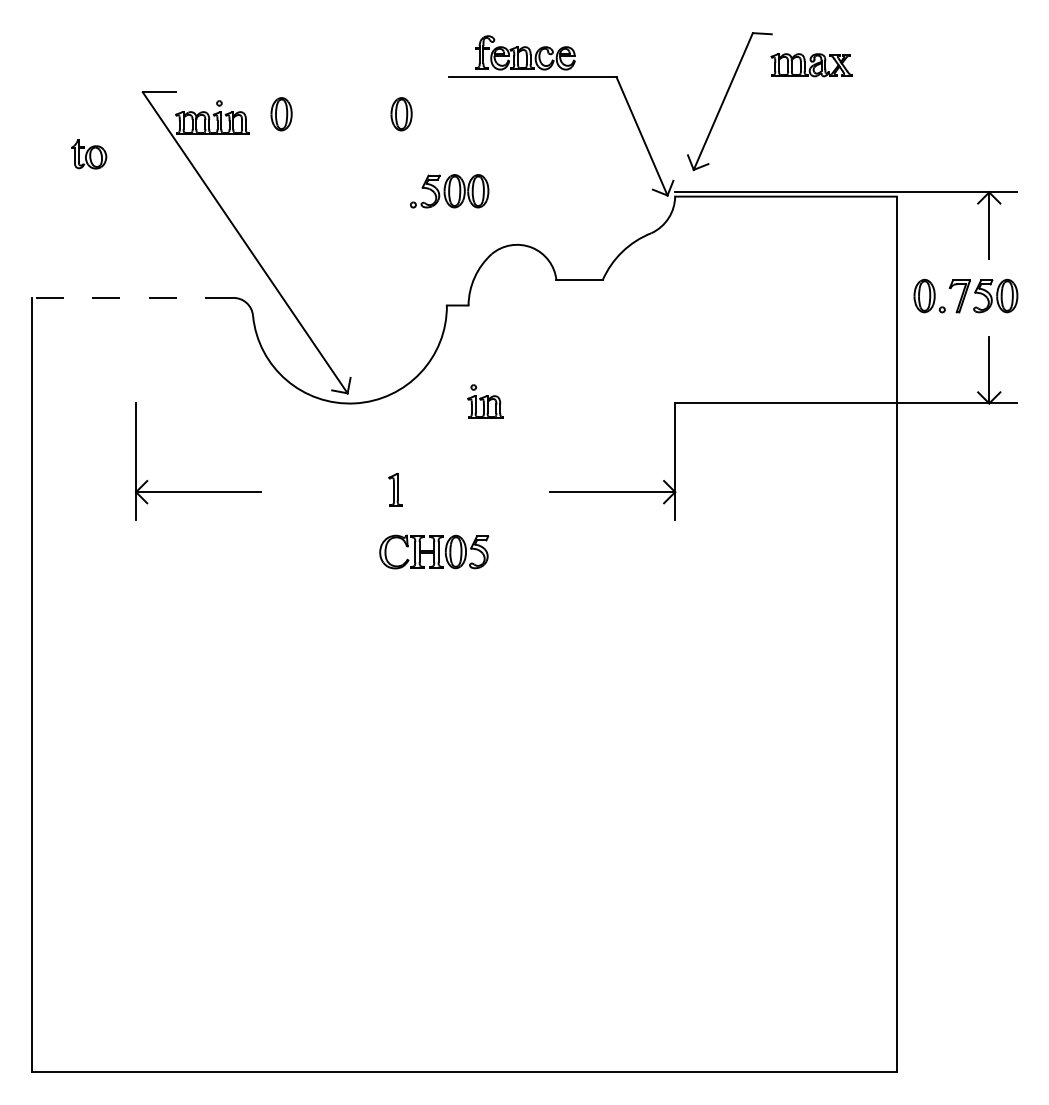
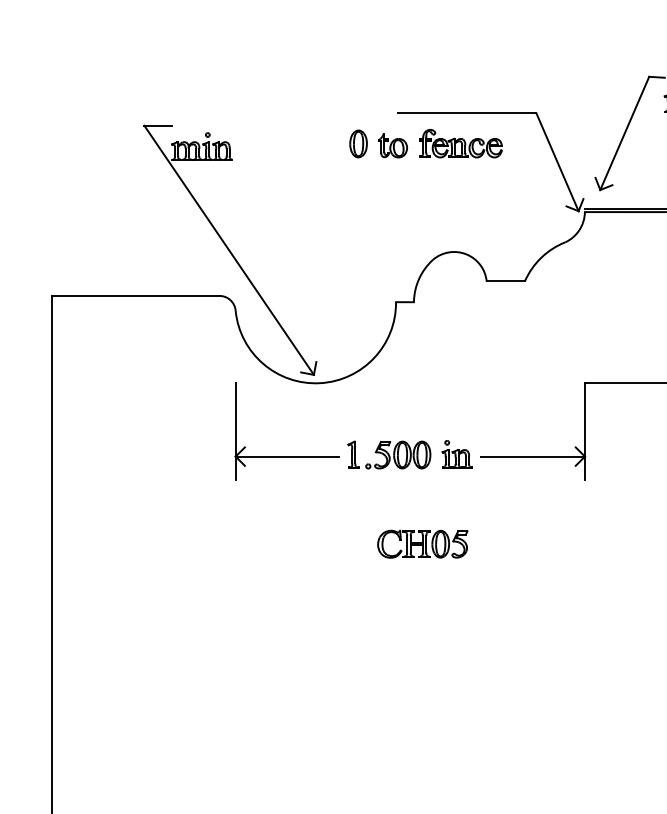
part: (525, 52) -> (461, 143), moved
part: (281, 114) -> (259, 144), removed
part: (89, 154) -> (393, 145), moved
part: (449, 191) -> (398, 455), moved
line: (132, 297) -> (135, 295), dashed -> solid
part: (485, 401) -> (456, 454), moved
part: (197, 491) -> (286, 456), moved
part: (434, 551) -> (423, 543), moved

